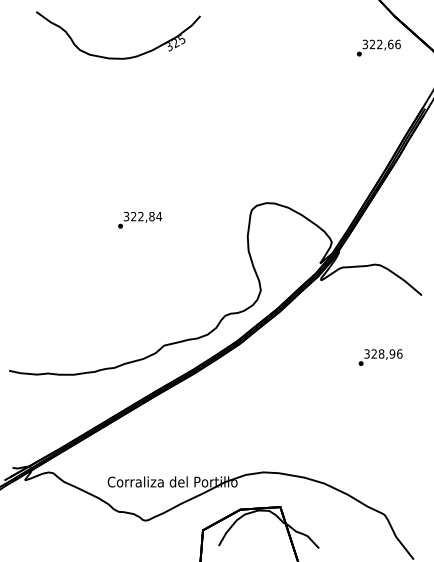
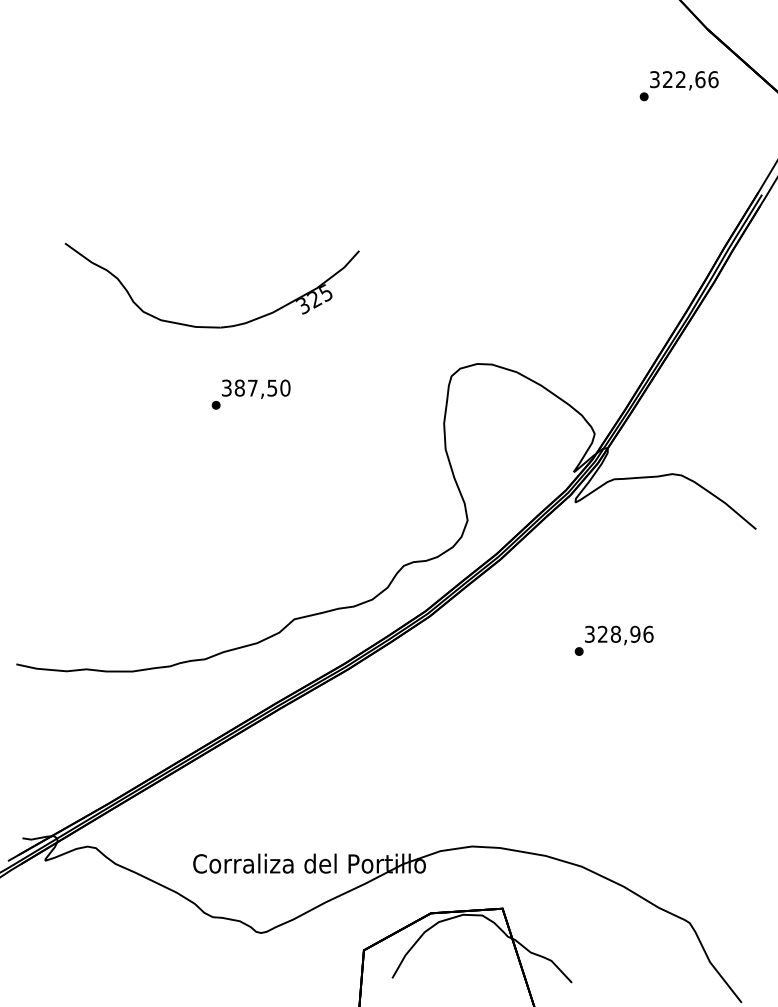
part: (118, 57) -> (212, 325), moved
text: (146, 216) -> (262, 387), 322,84 -> 387,50
text: (380, 357) -> (613, 640), moved

